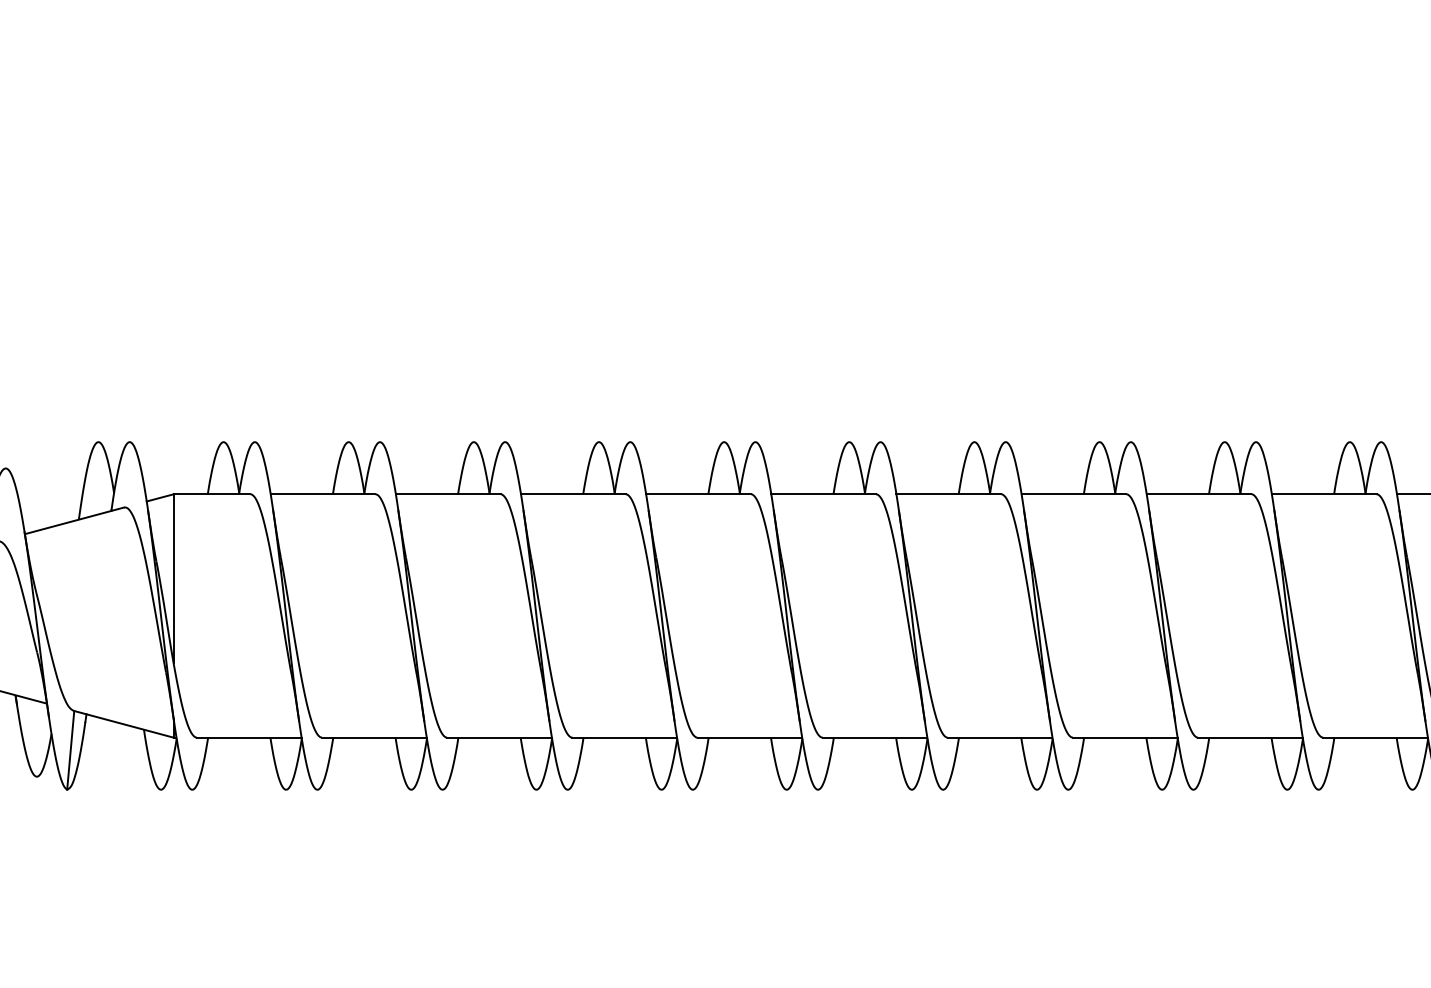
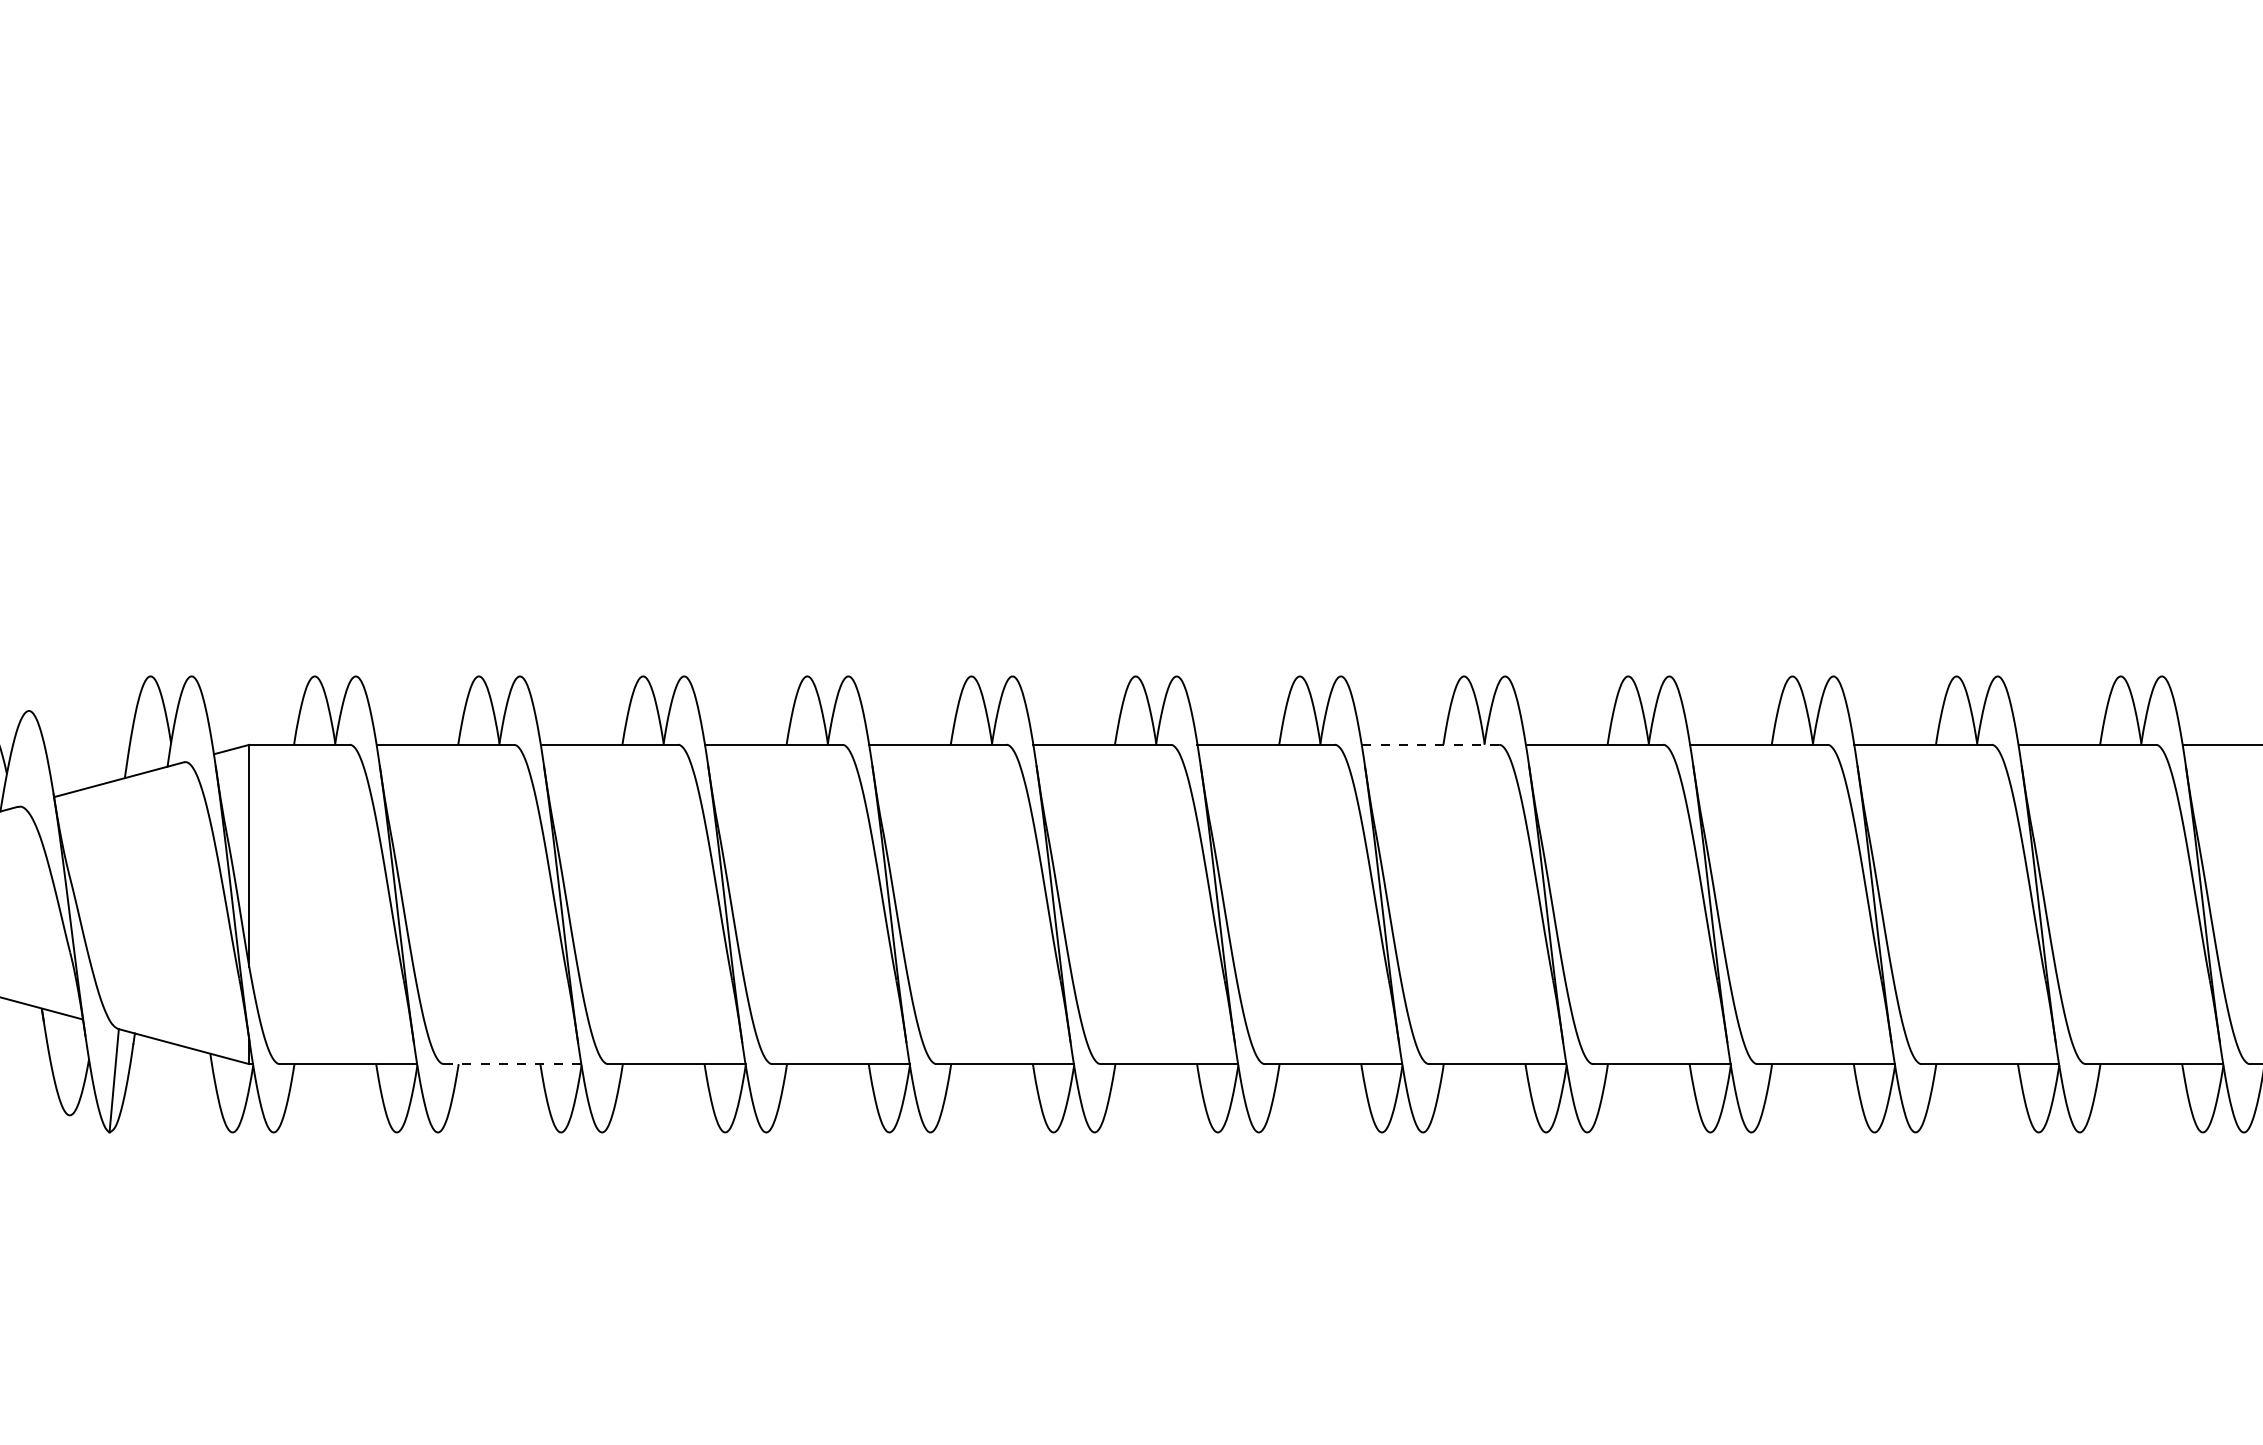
line: (1074, 494) -> (1430, 744), solid -> dashed
line: (374, 737) -> (512, 1064), solid -> dashed

